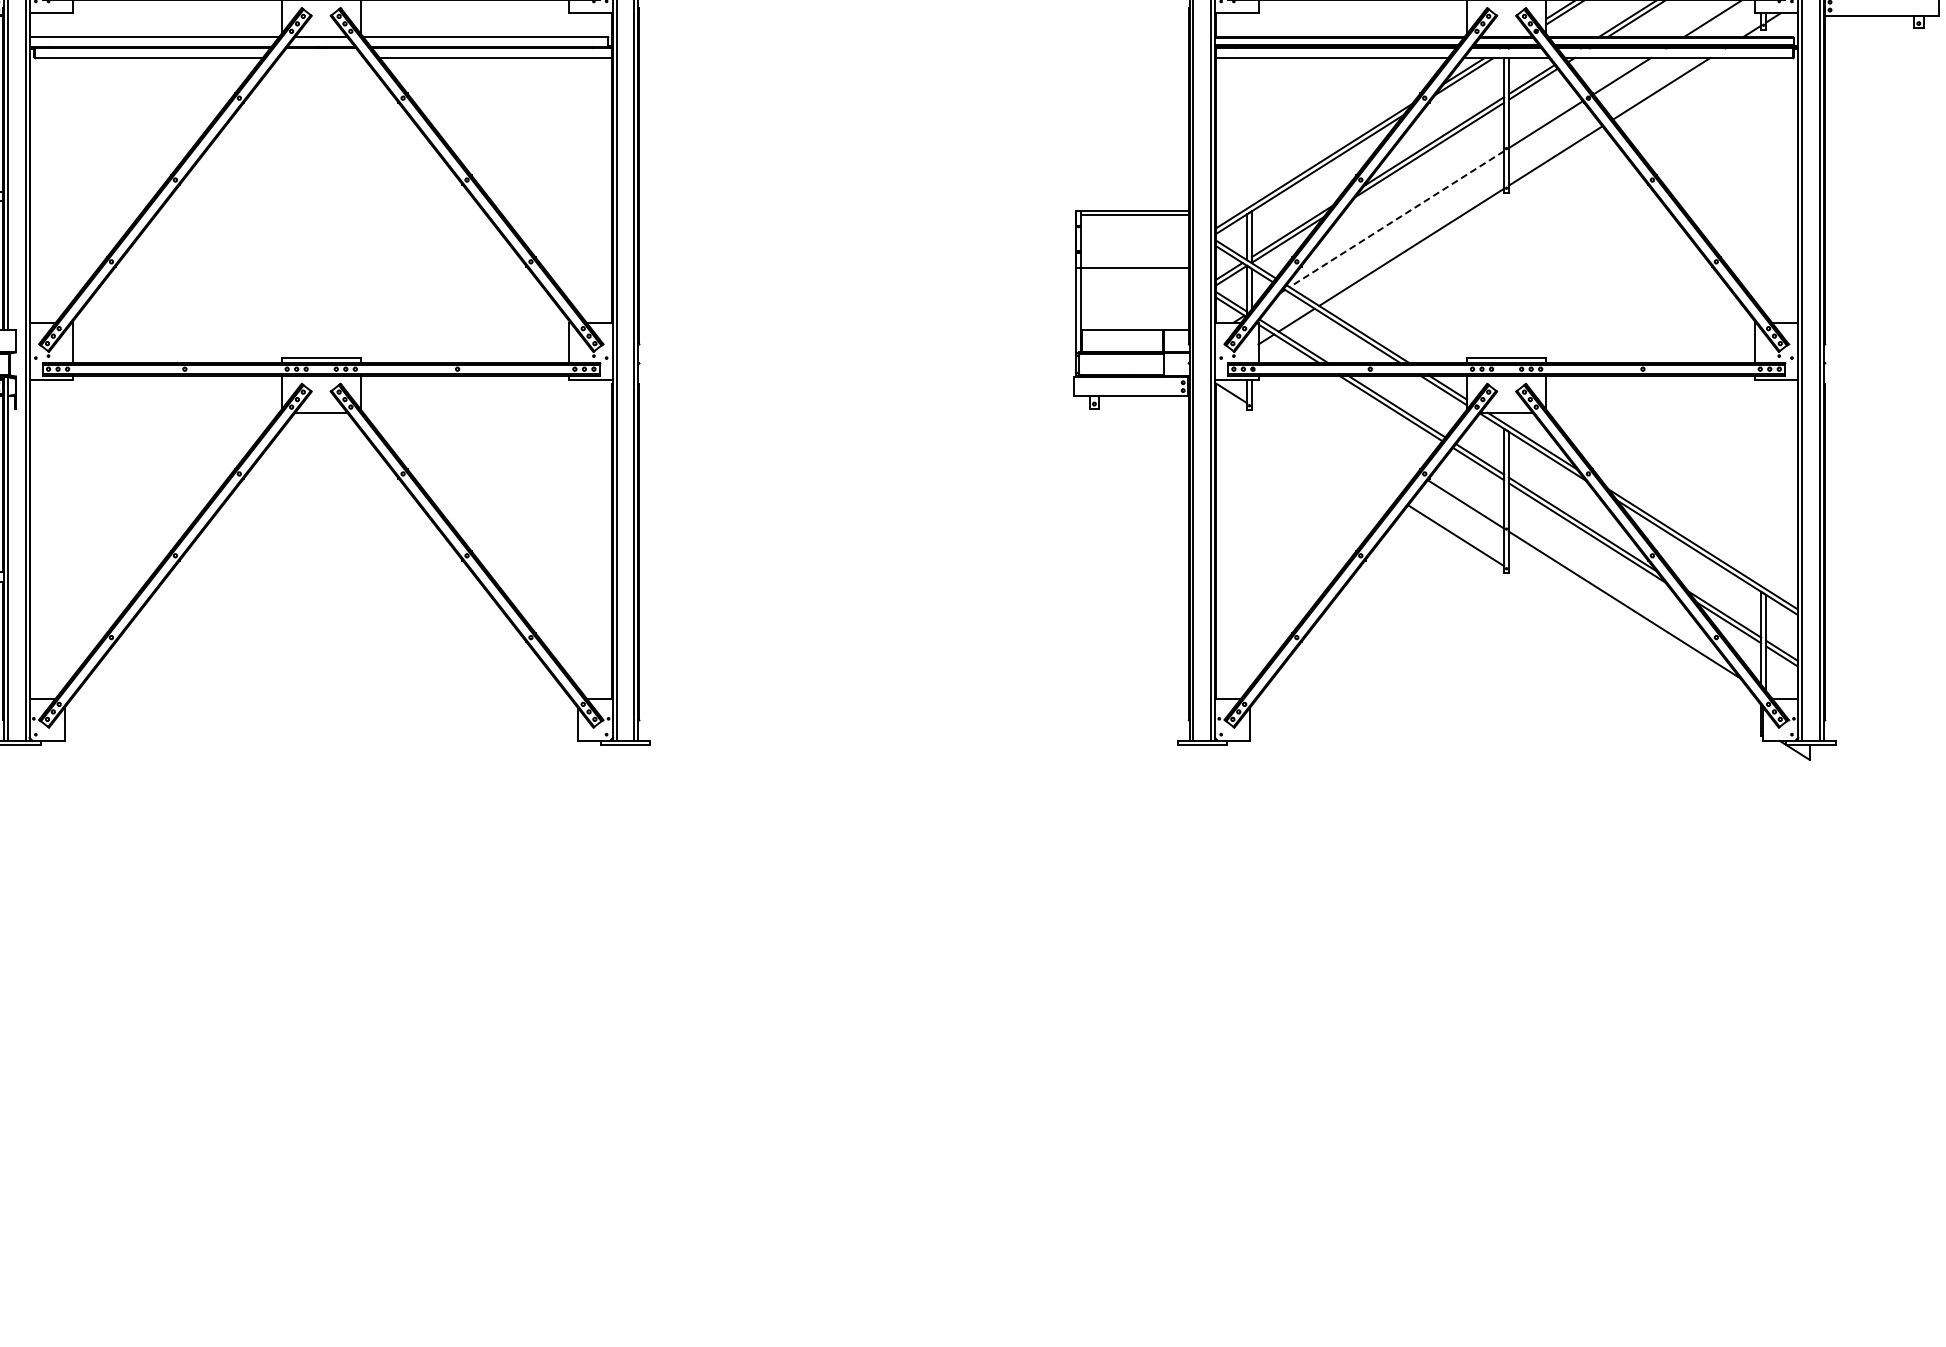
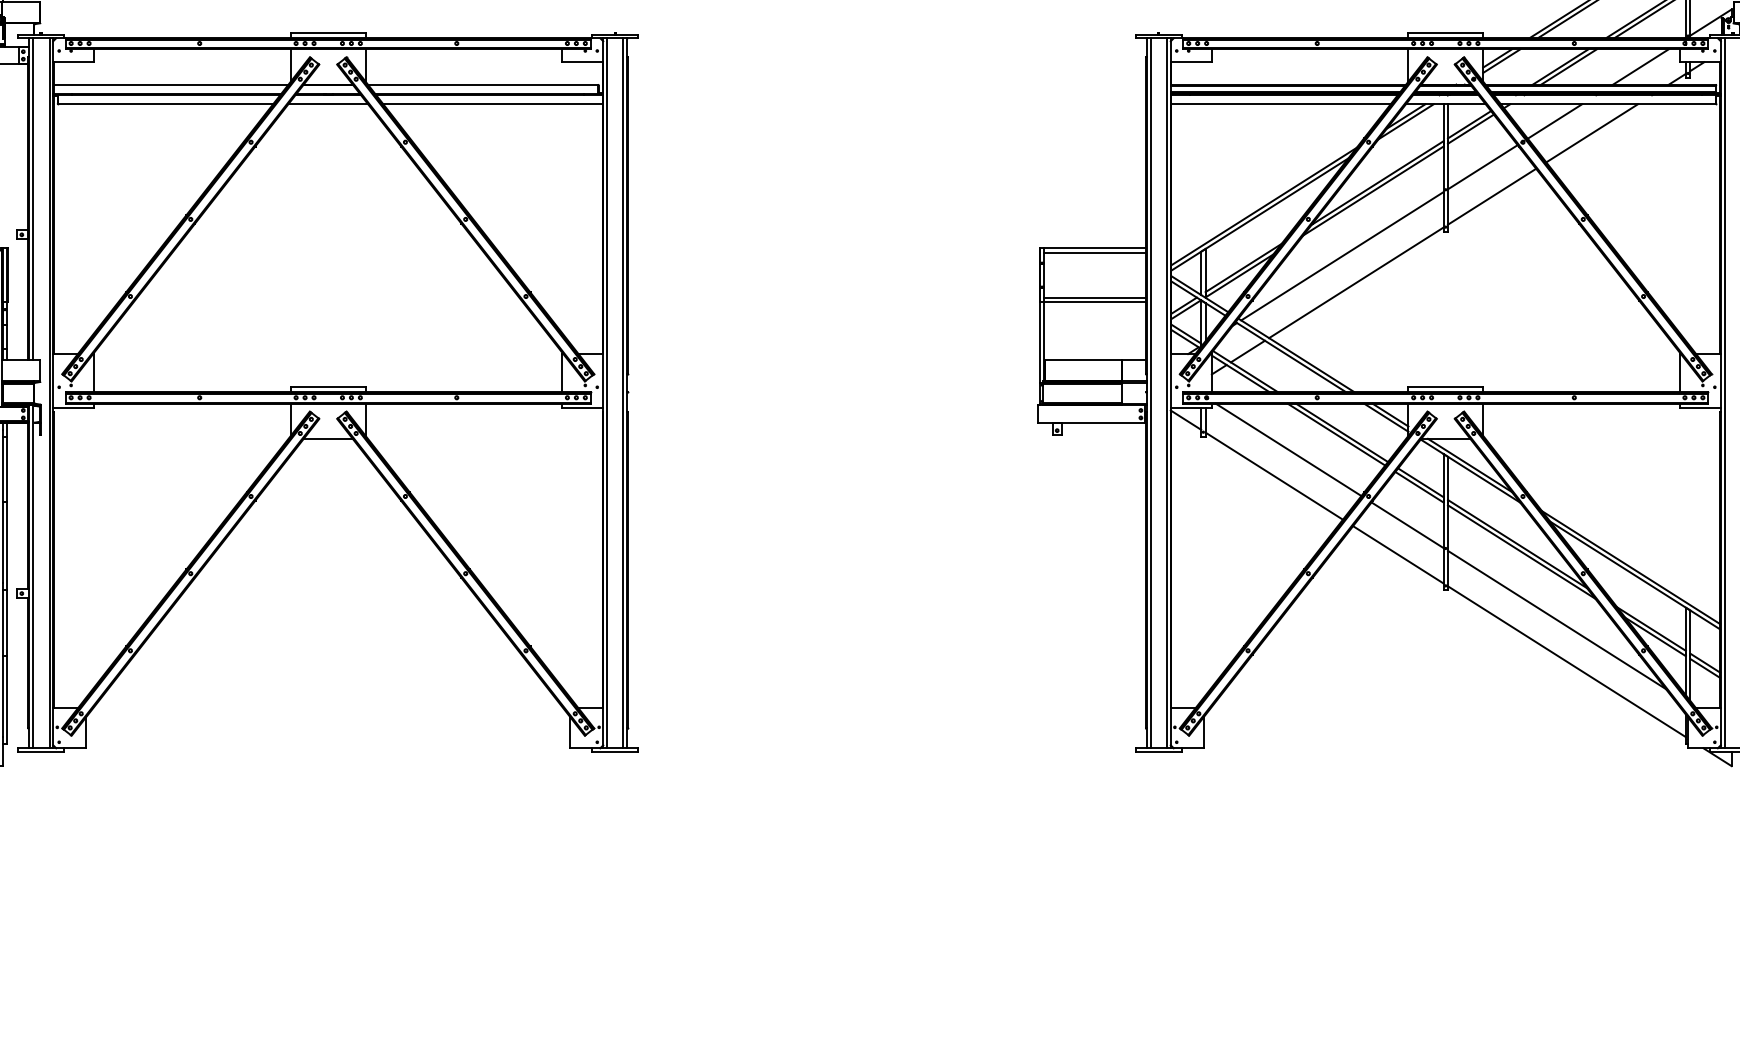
line: (320, 57) -> (327, 103), added
line: (1396, 219) -> (1342, 256), dashed -> solid
line: (1134, 263) -> (1094, 298), added
line: (1339, 424) -> (1288, 449), added
line: (1324, 452) -> (1274, 476), added
line: (1634, 649) -> (1566, 662), added

